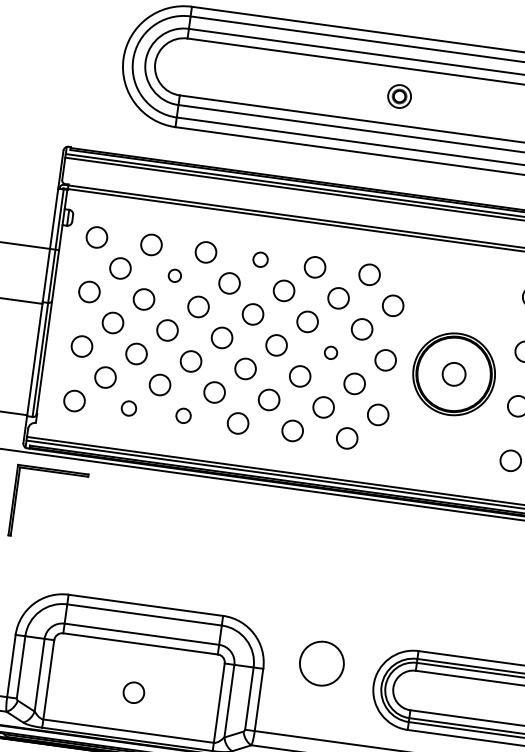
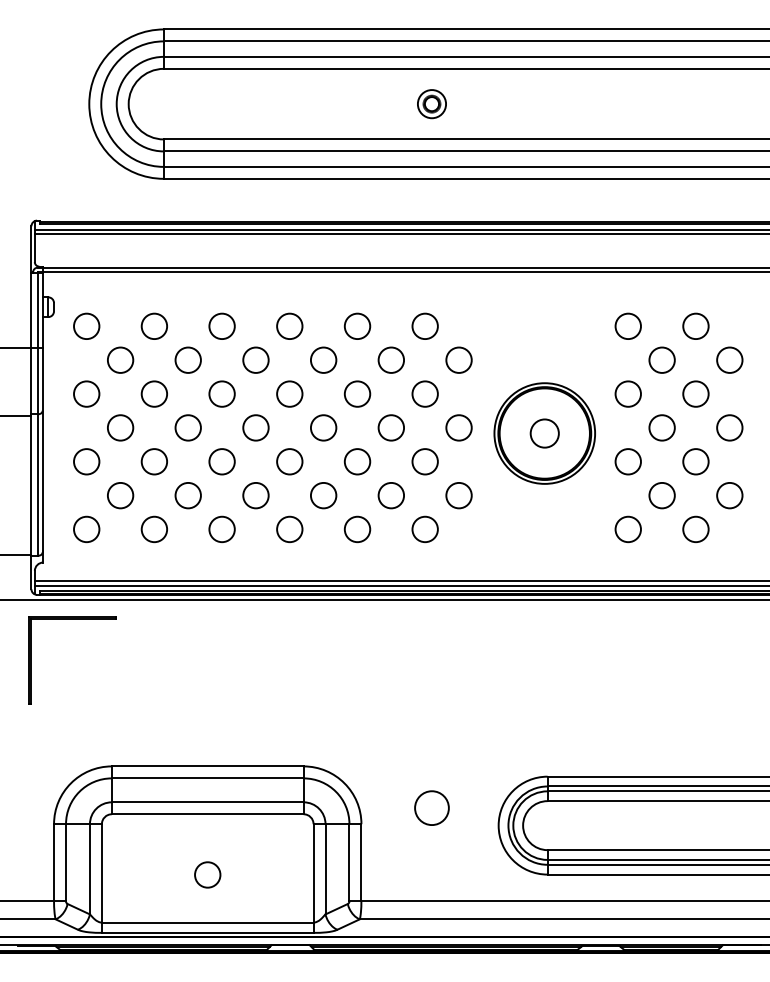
circle: (260, 259) -> (289, 325), size x1.43
circle: (174, 275) -> (187, 359), size x1.67
circle: (330, 352) -> (390, 427), size x1.67
circle: (128, 408) -> (153, 529), size x1.43
circle: (183, 415) -> (221, 528), size x1.43
circle: (321, 663) -> (431, 808), size x0.62

